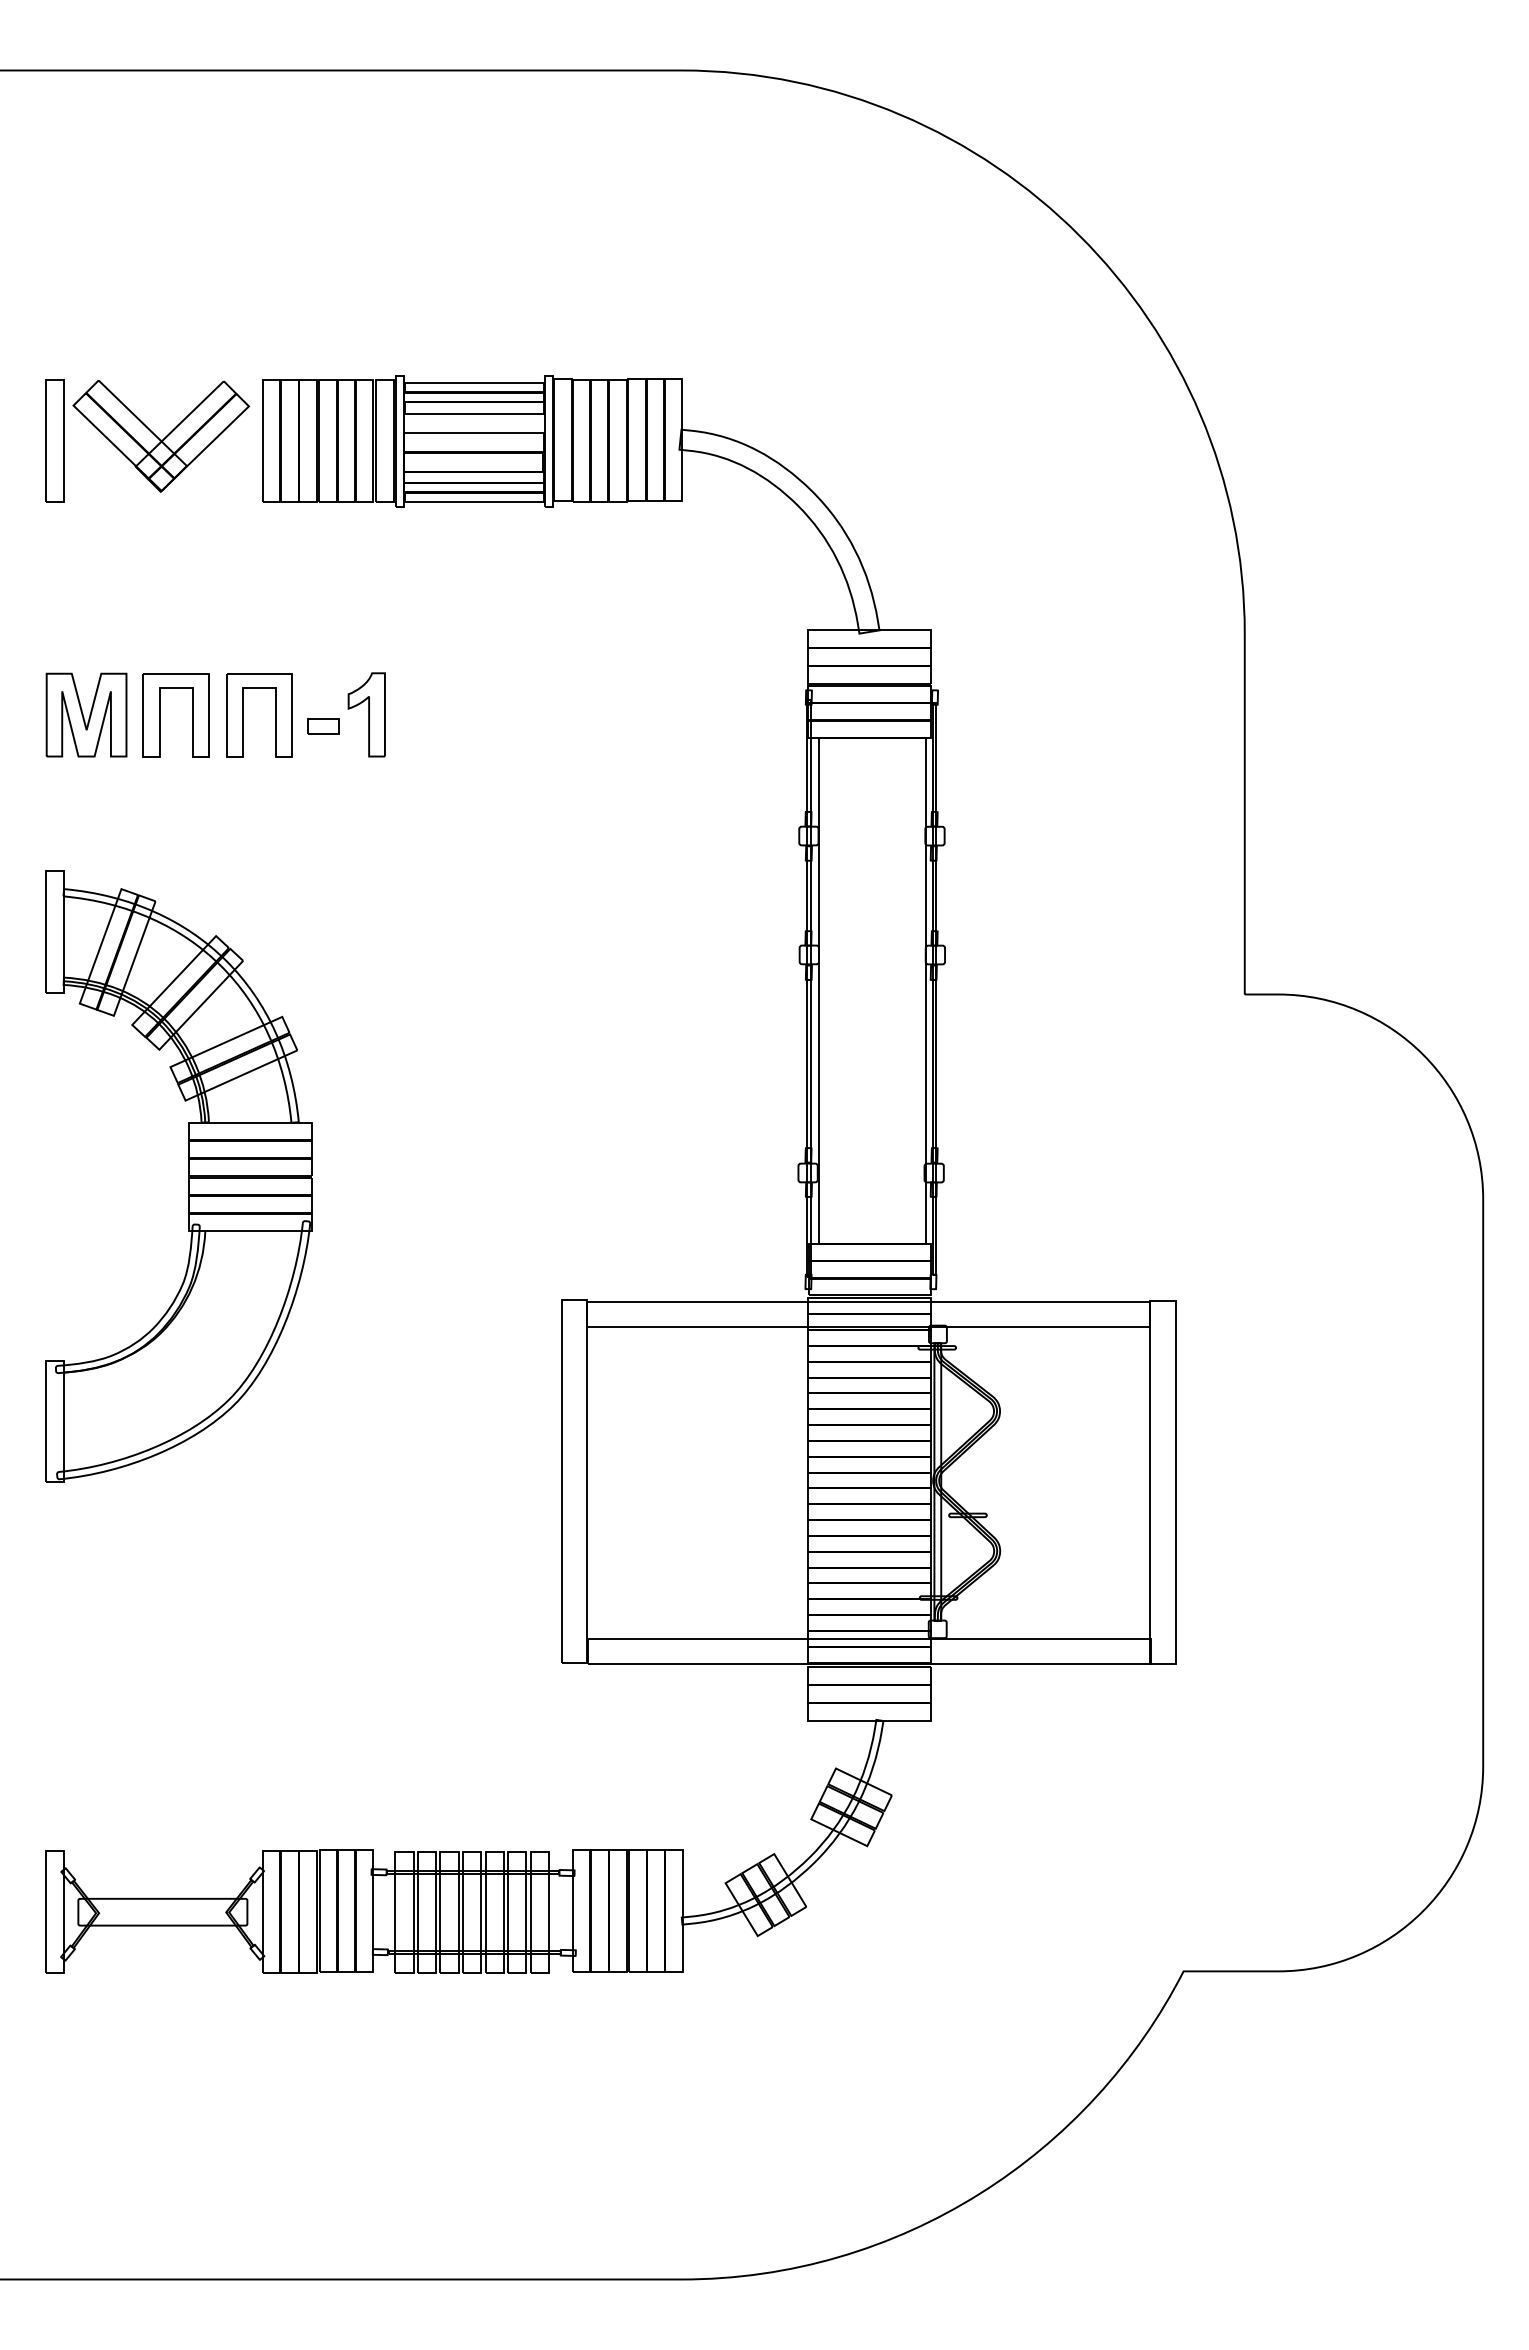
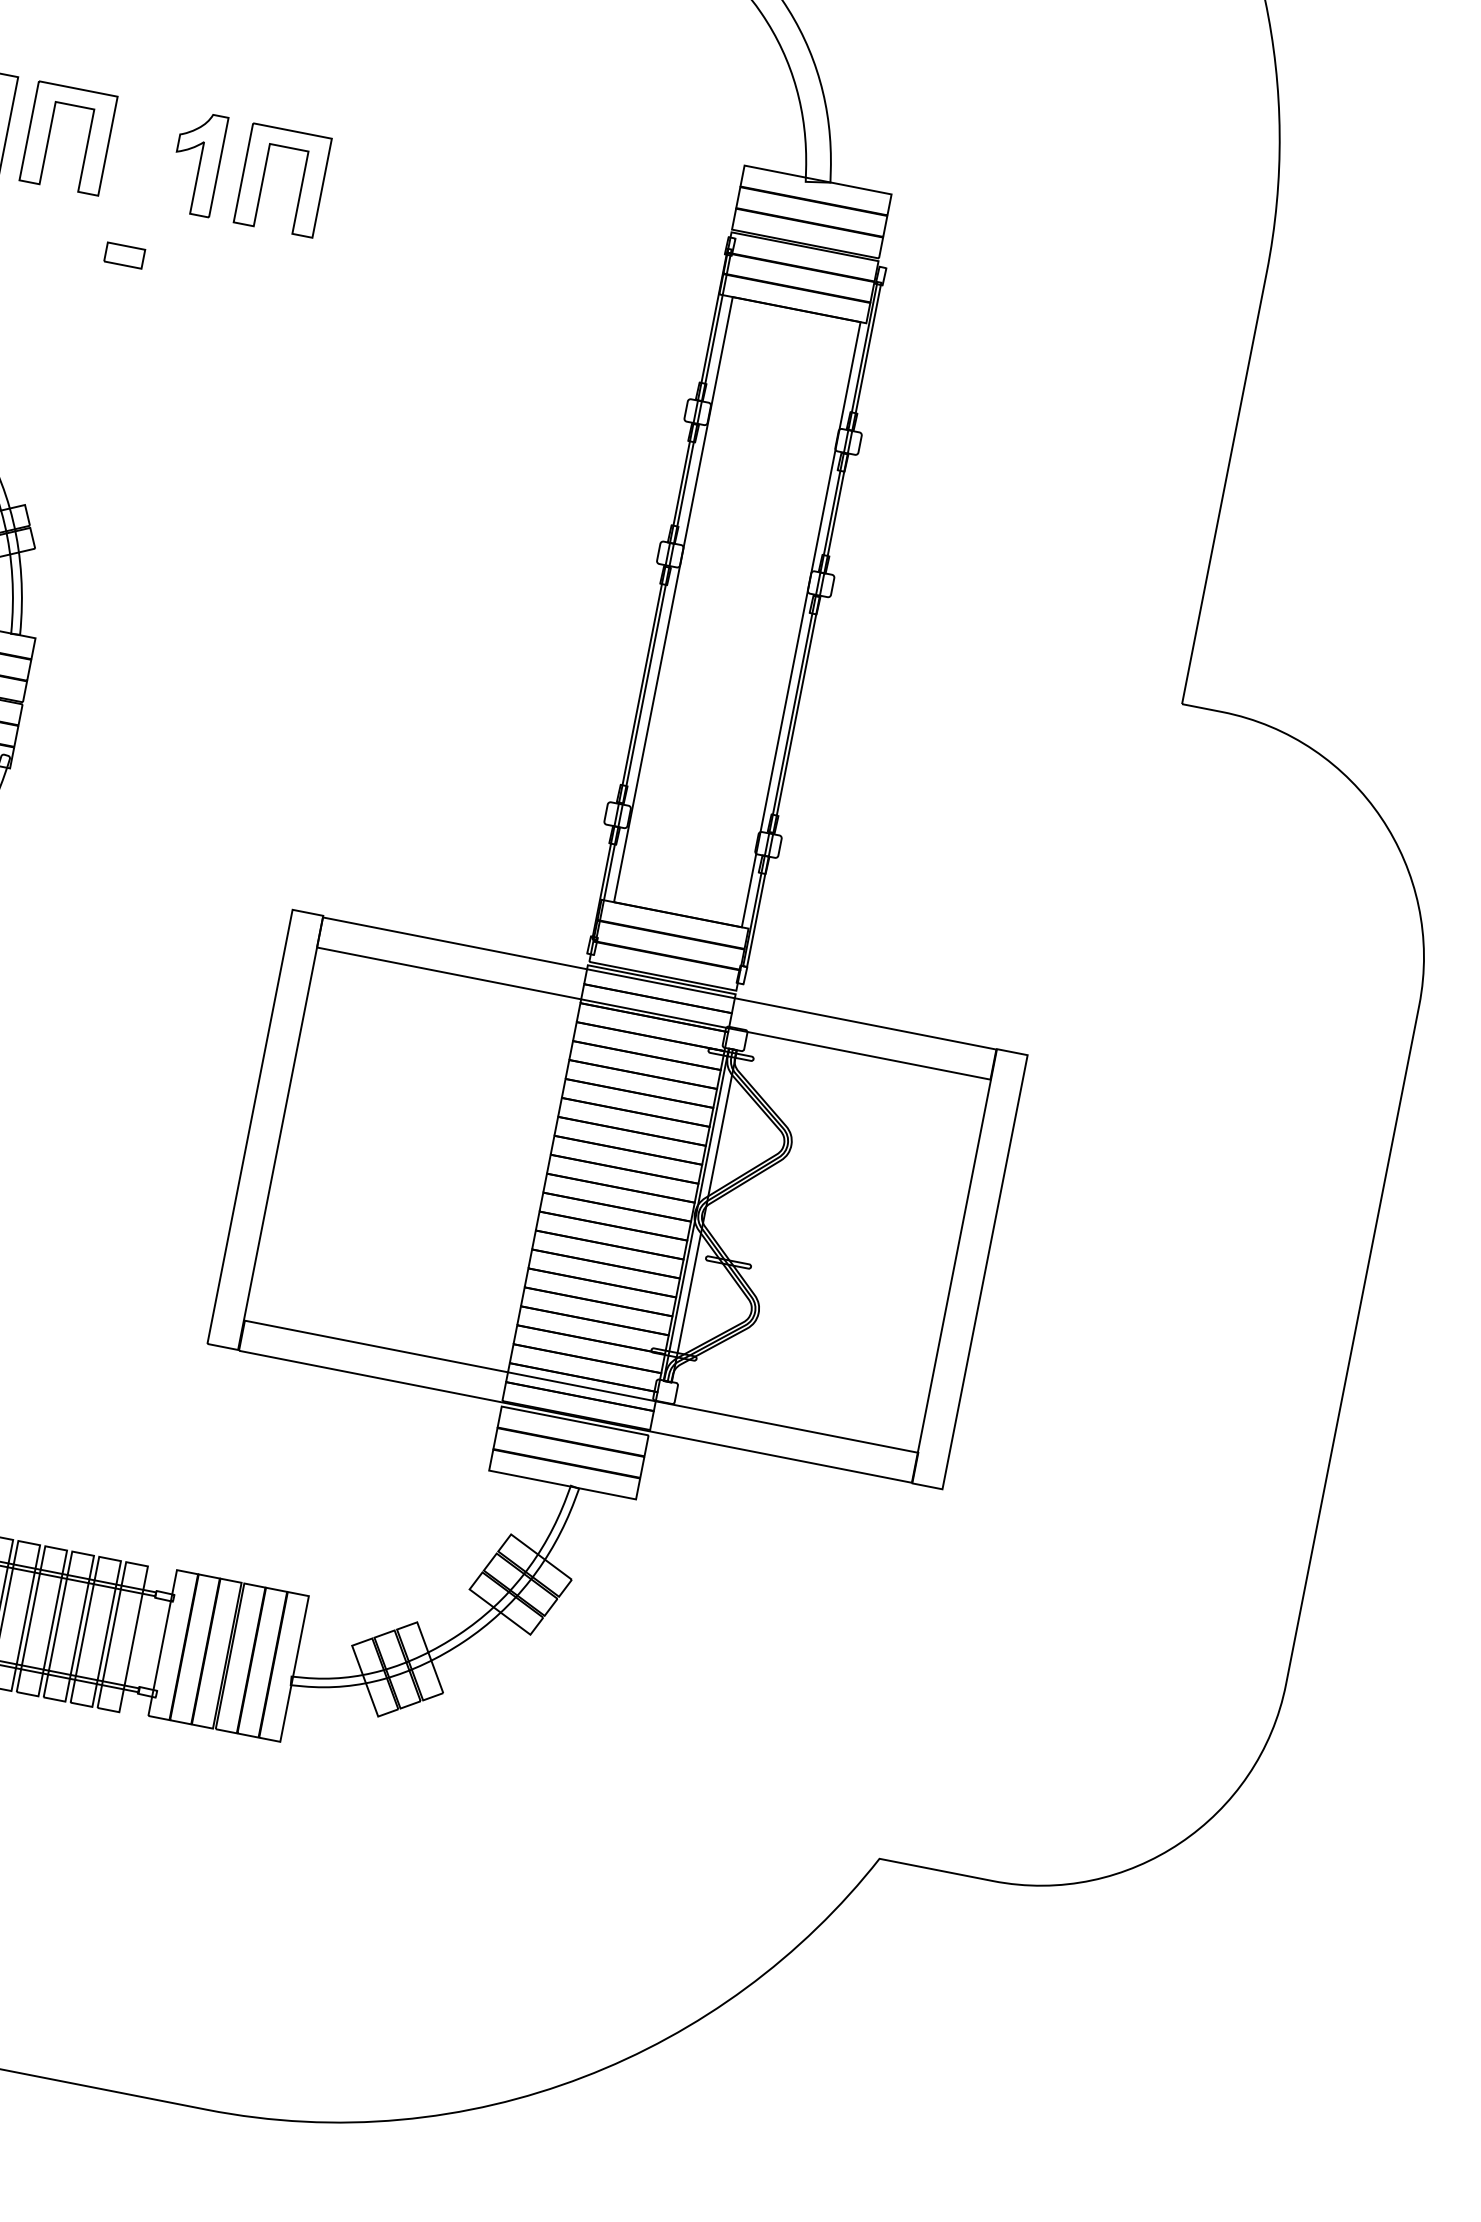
part: (422, 715) -> (263, 177), added
part: (323, 726) -> (125, 255), moved

